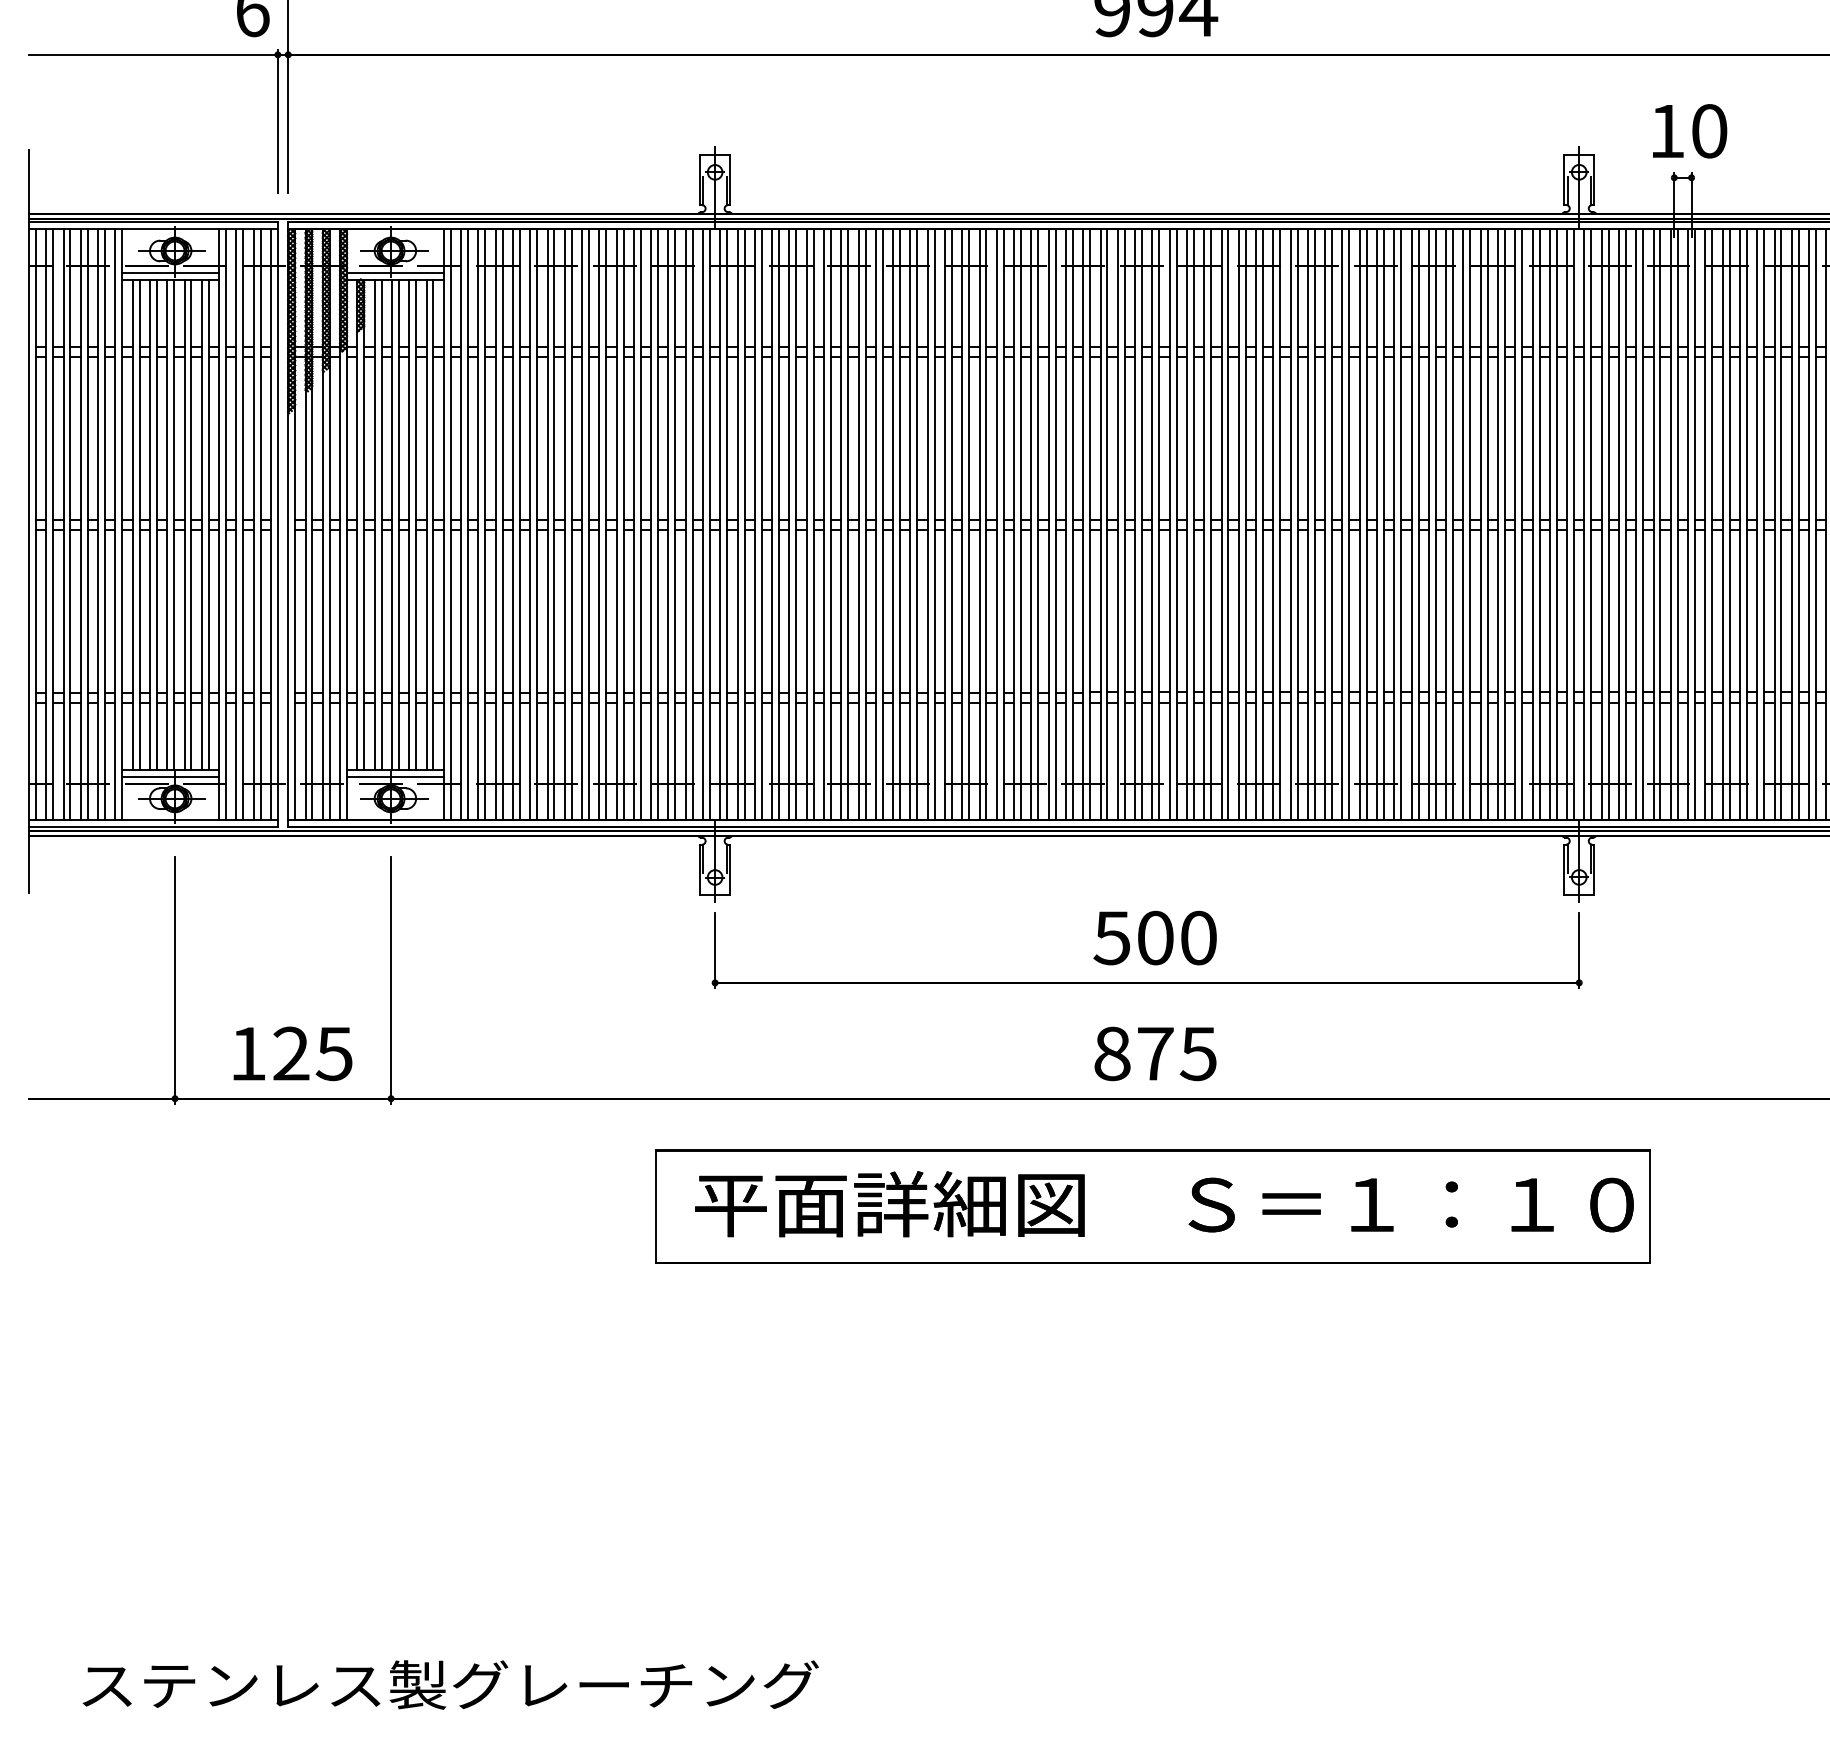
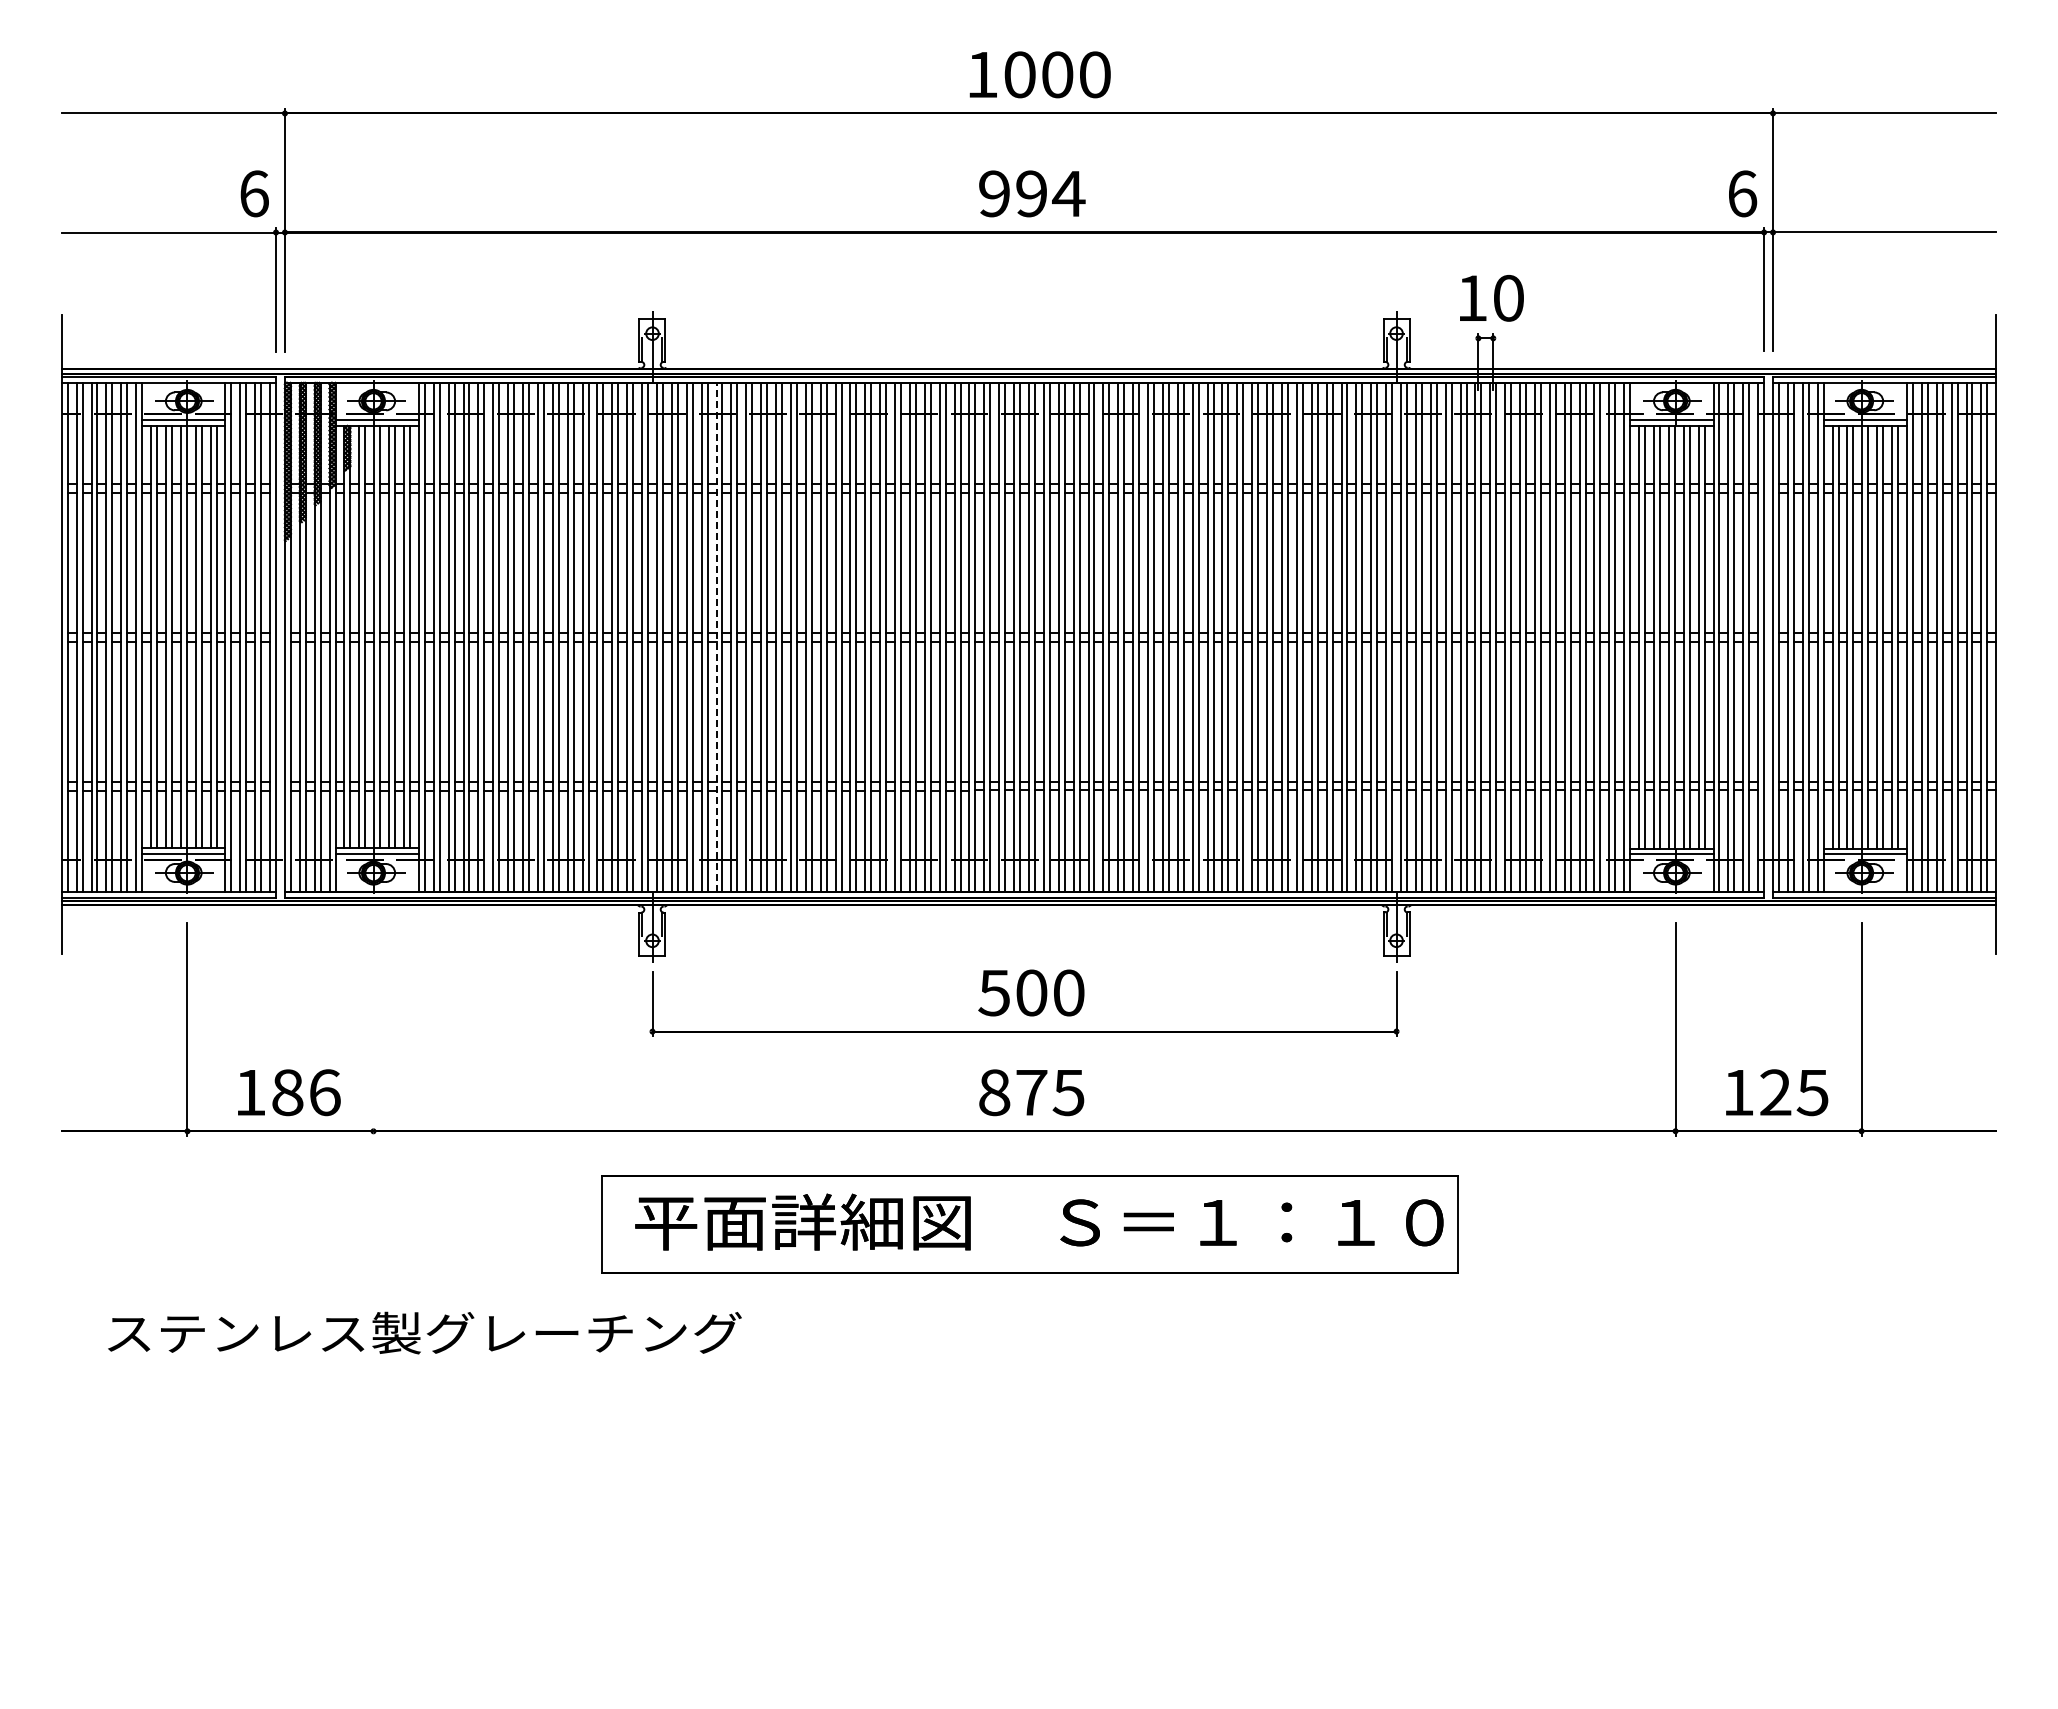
line: (789, 524) -> (716, 636), solid -> dashed
line: (391, 979) -> (373, 1028), removed
text: (313, 1053) -> (306, 1092), 125 -> 186
text: (450, 1684) -> (424, 1332), moved

